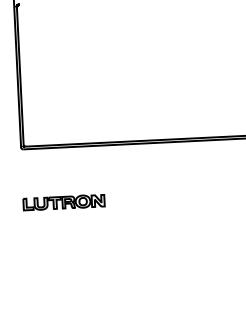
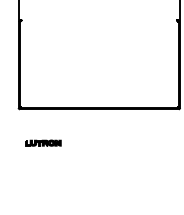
part: (64, 201) -> (43, 142), size x0.7

